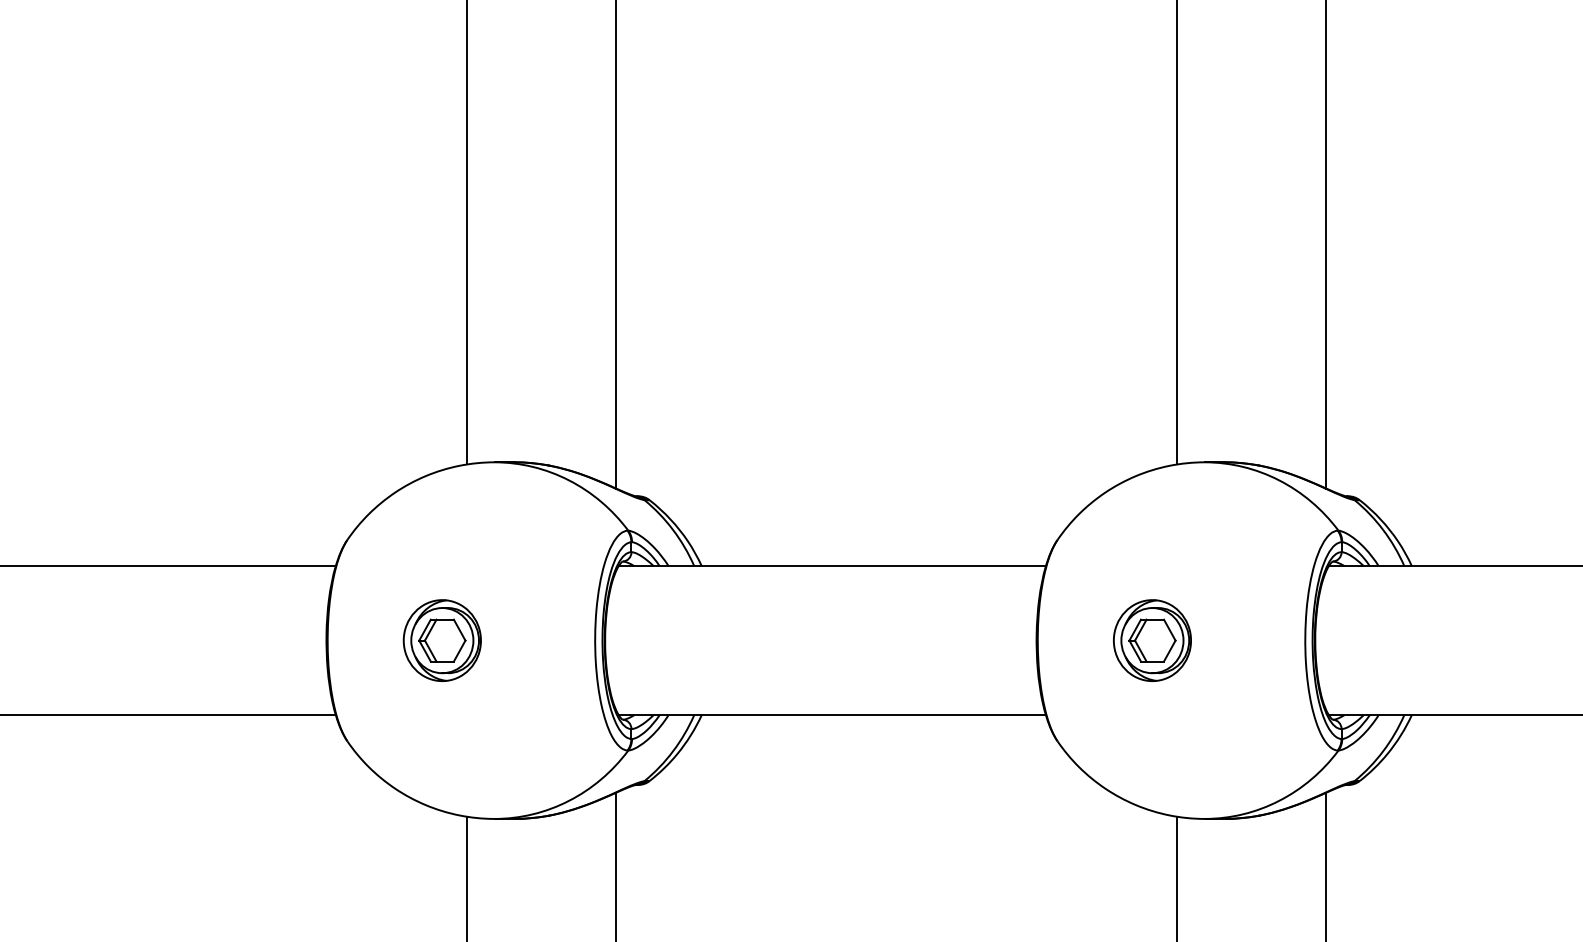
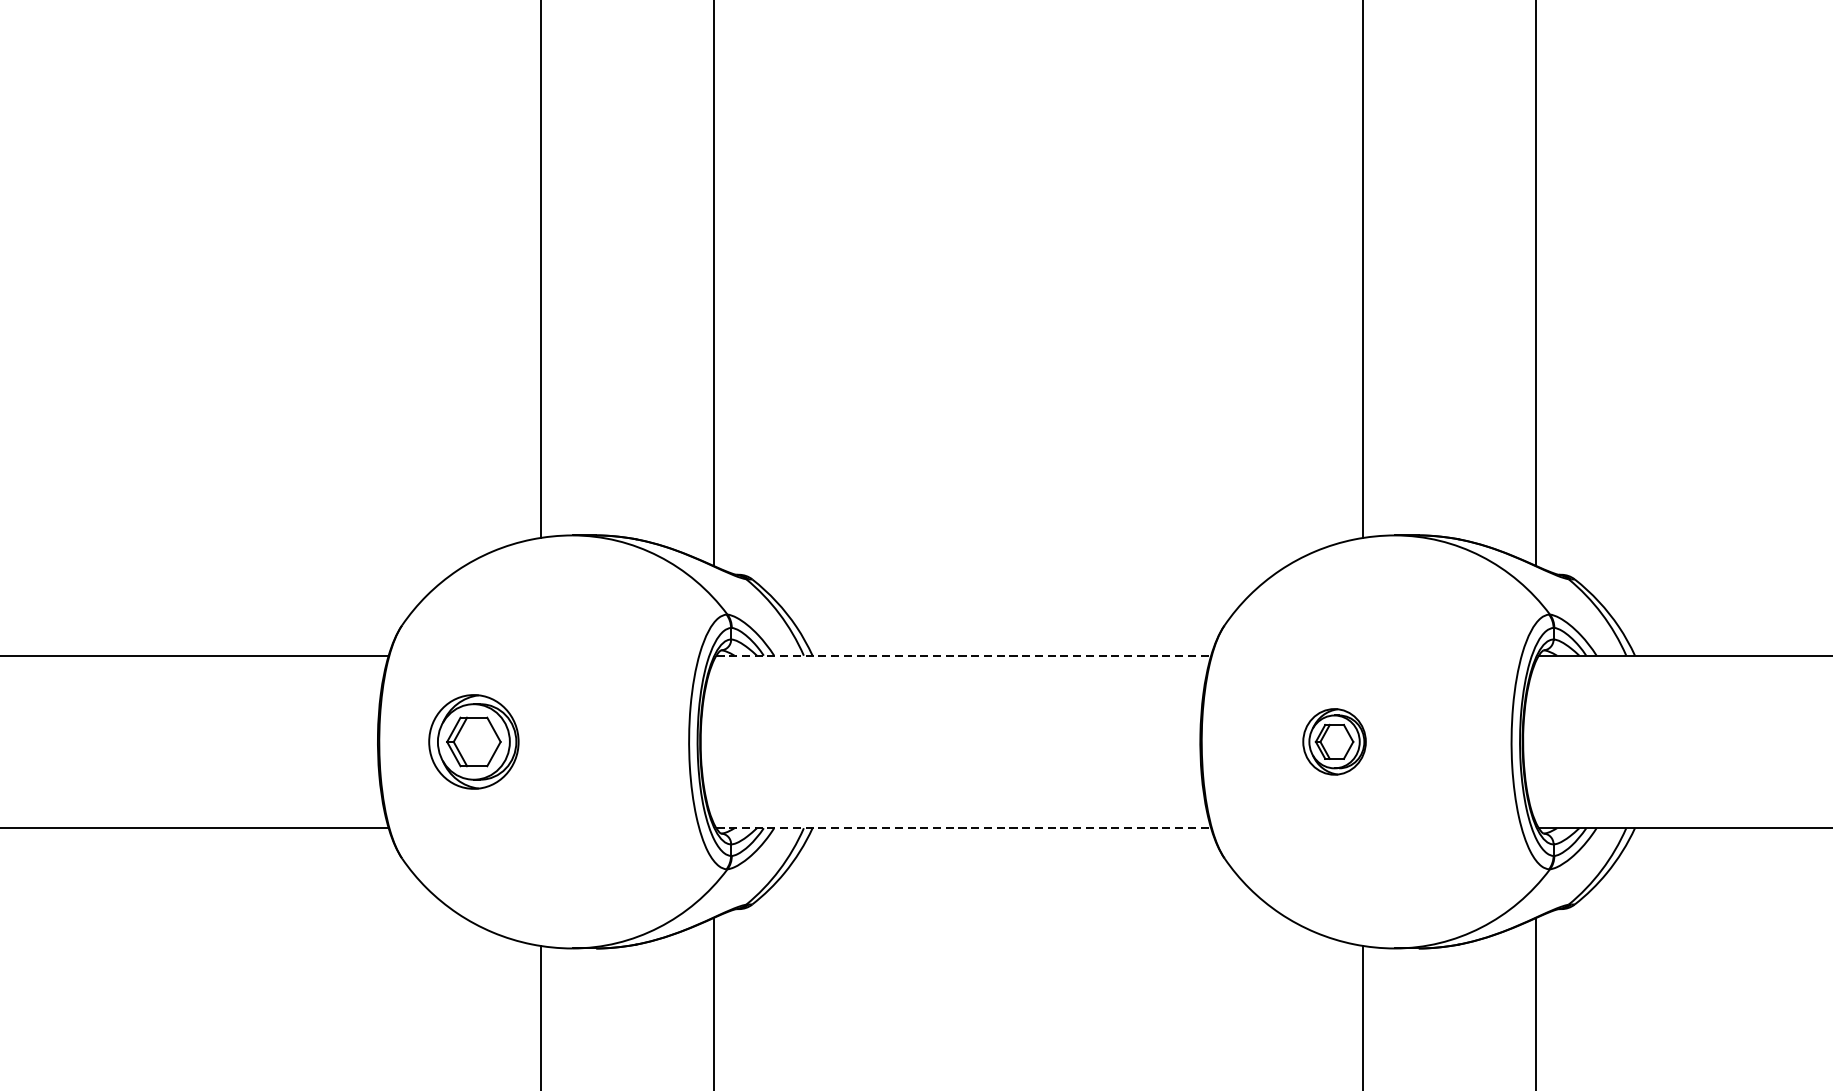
line: (832, 566) -> (963, 656), solid -> dashed
part: (441, 640) -> (472, 741), moved
part: (1152, 640) -> (1334, 741), size x0.7
line: (832, 715) -> (963, 828), solid -> dashed

